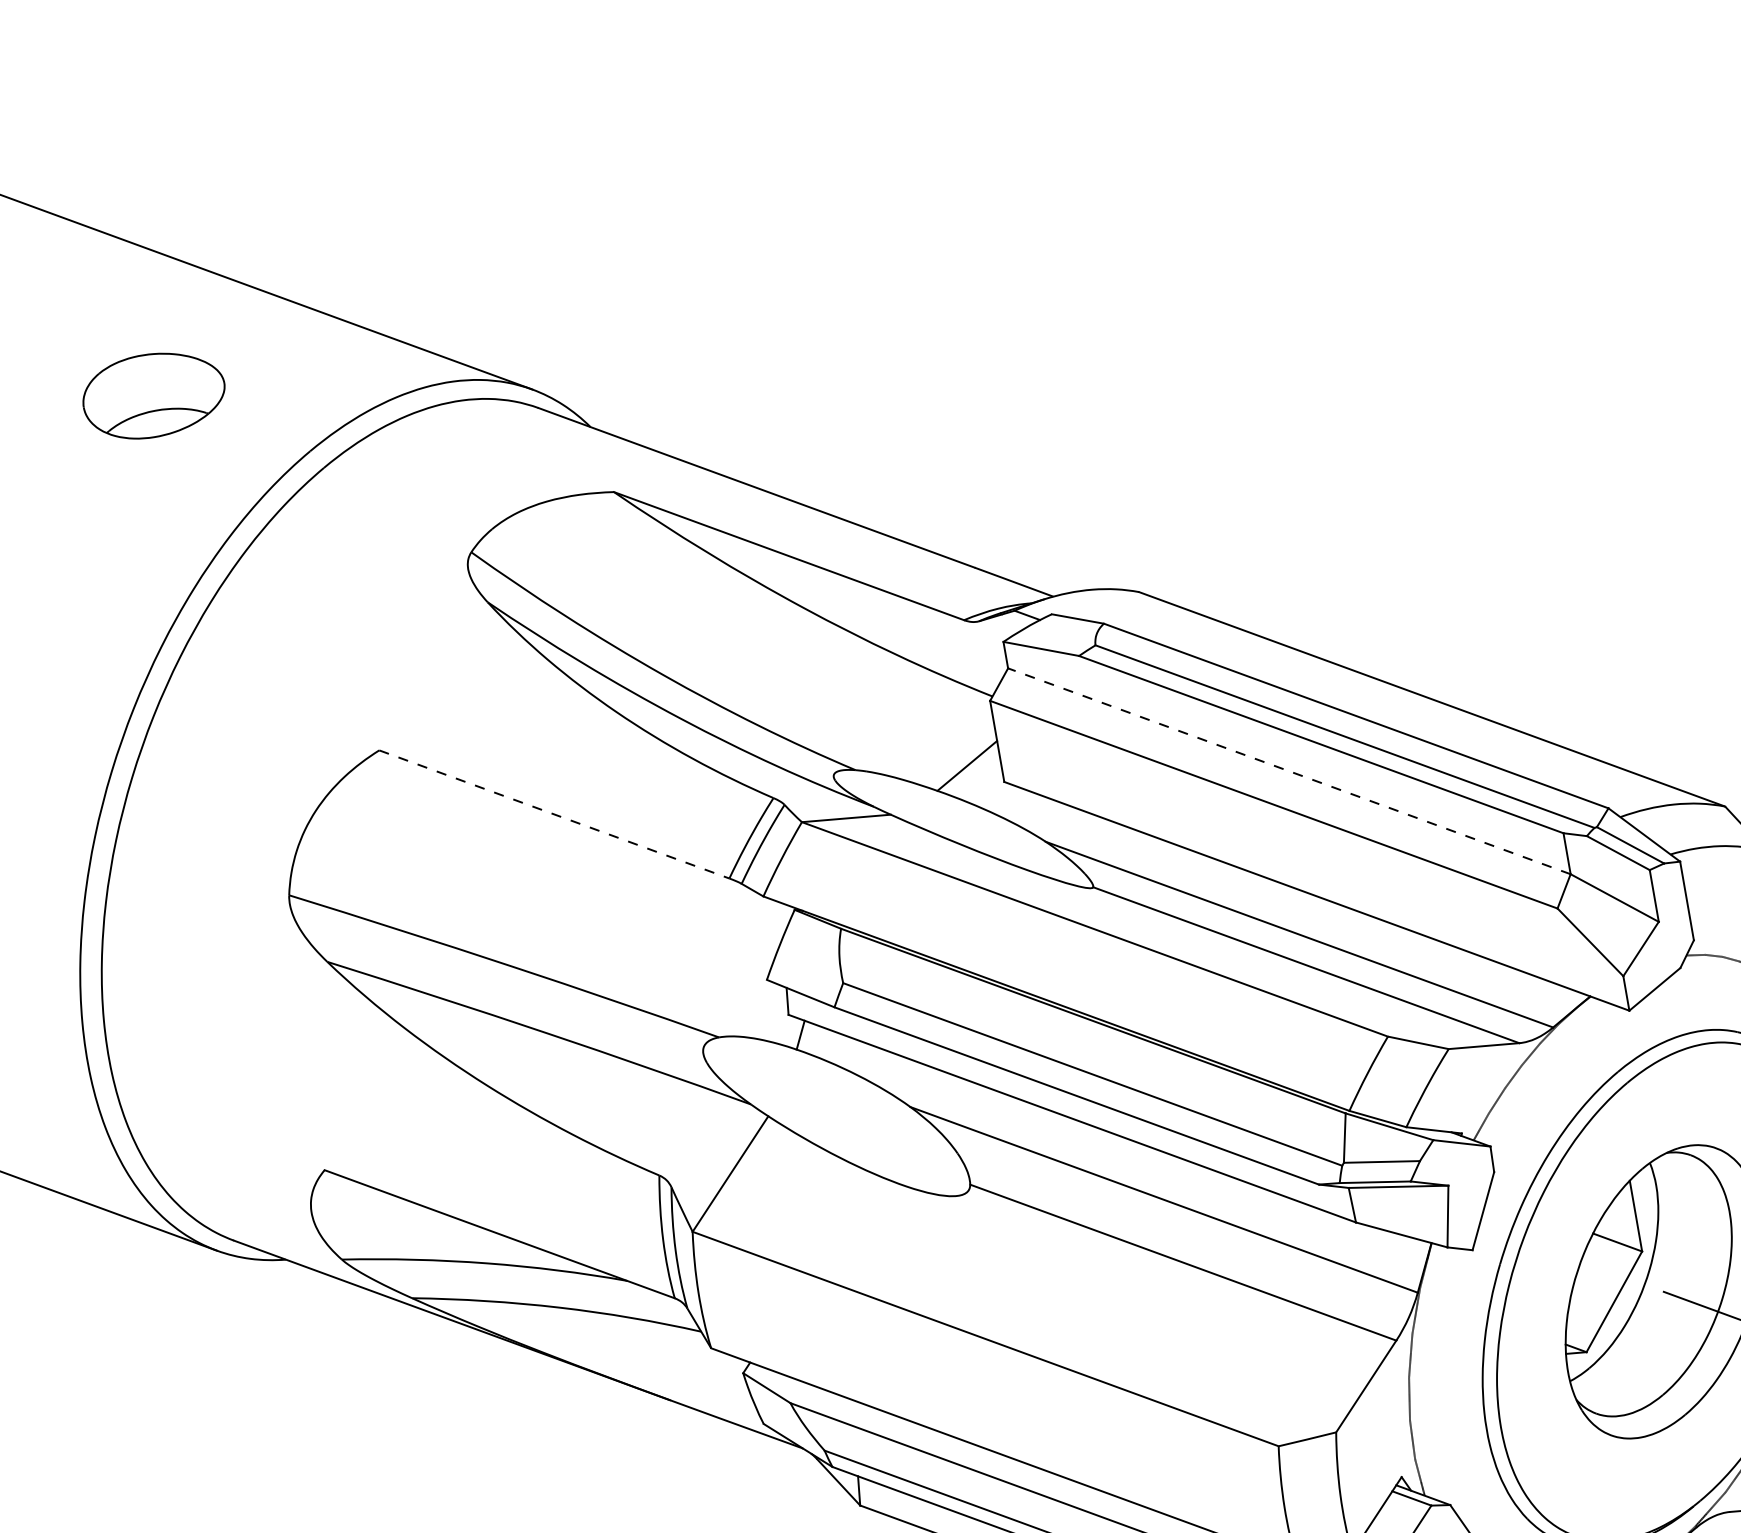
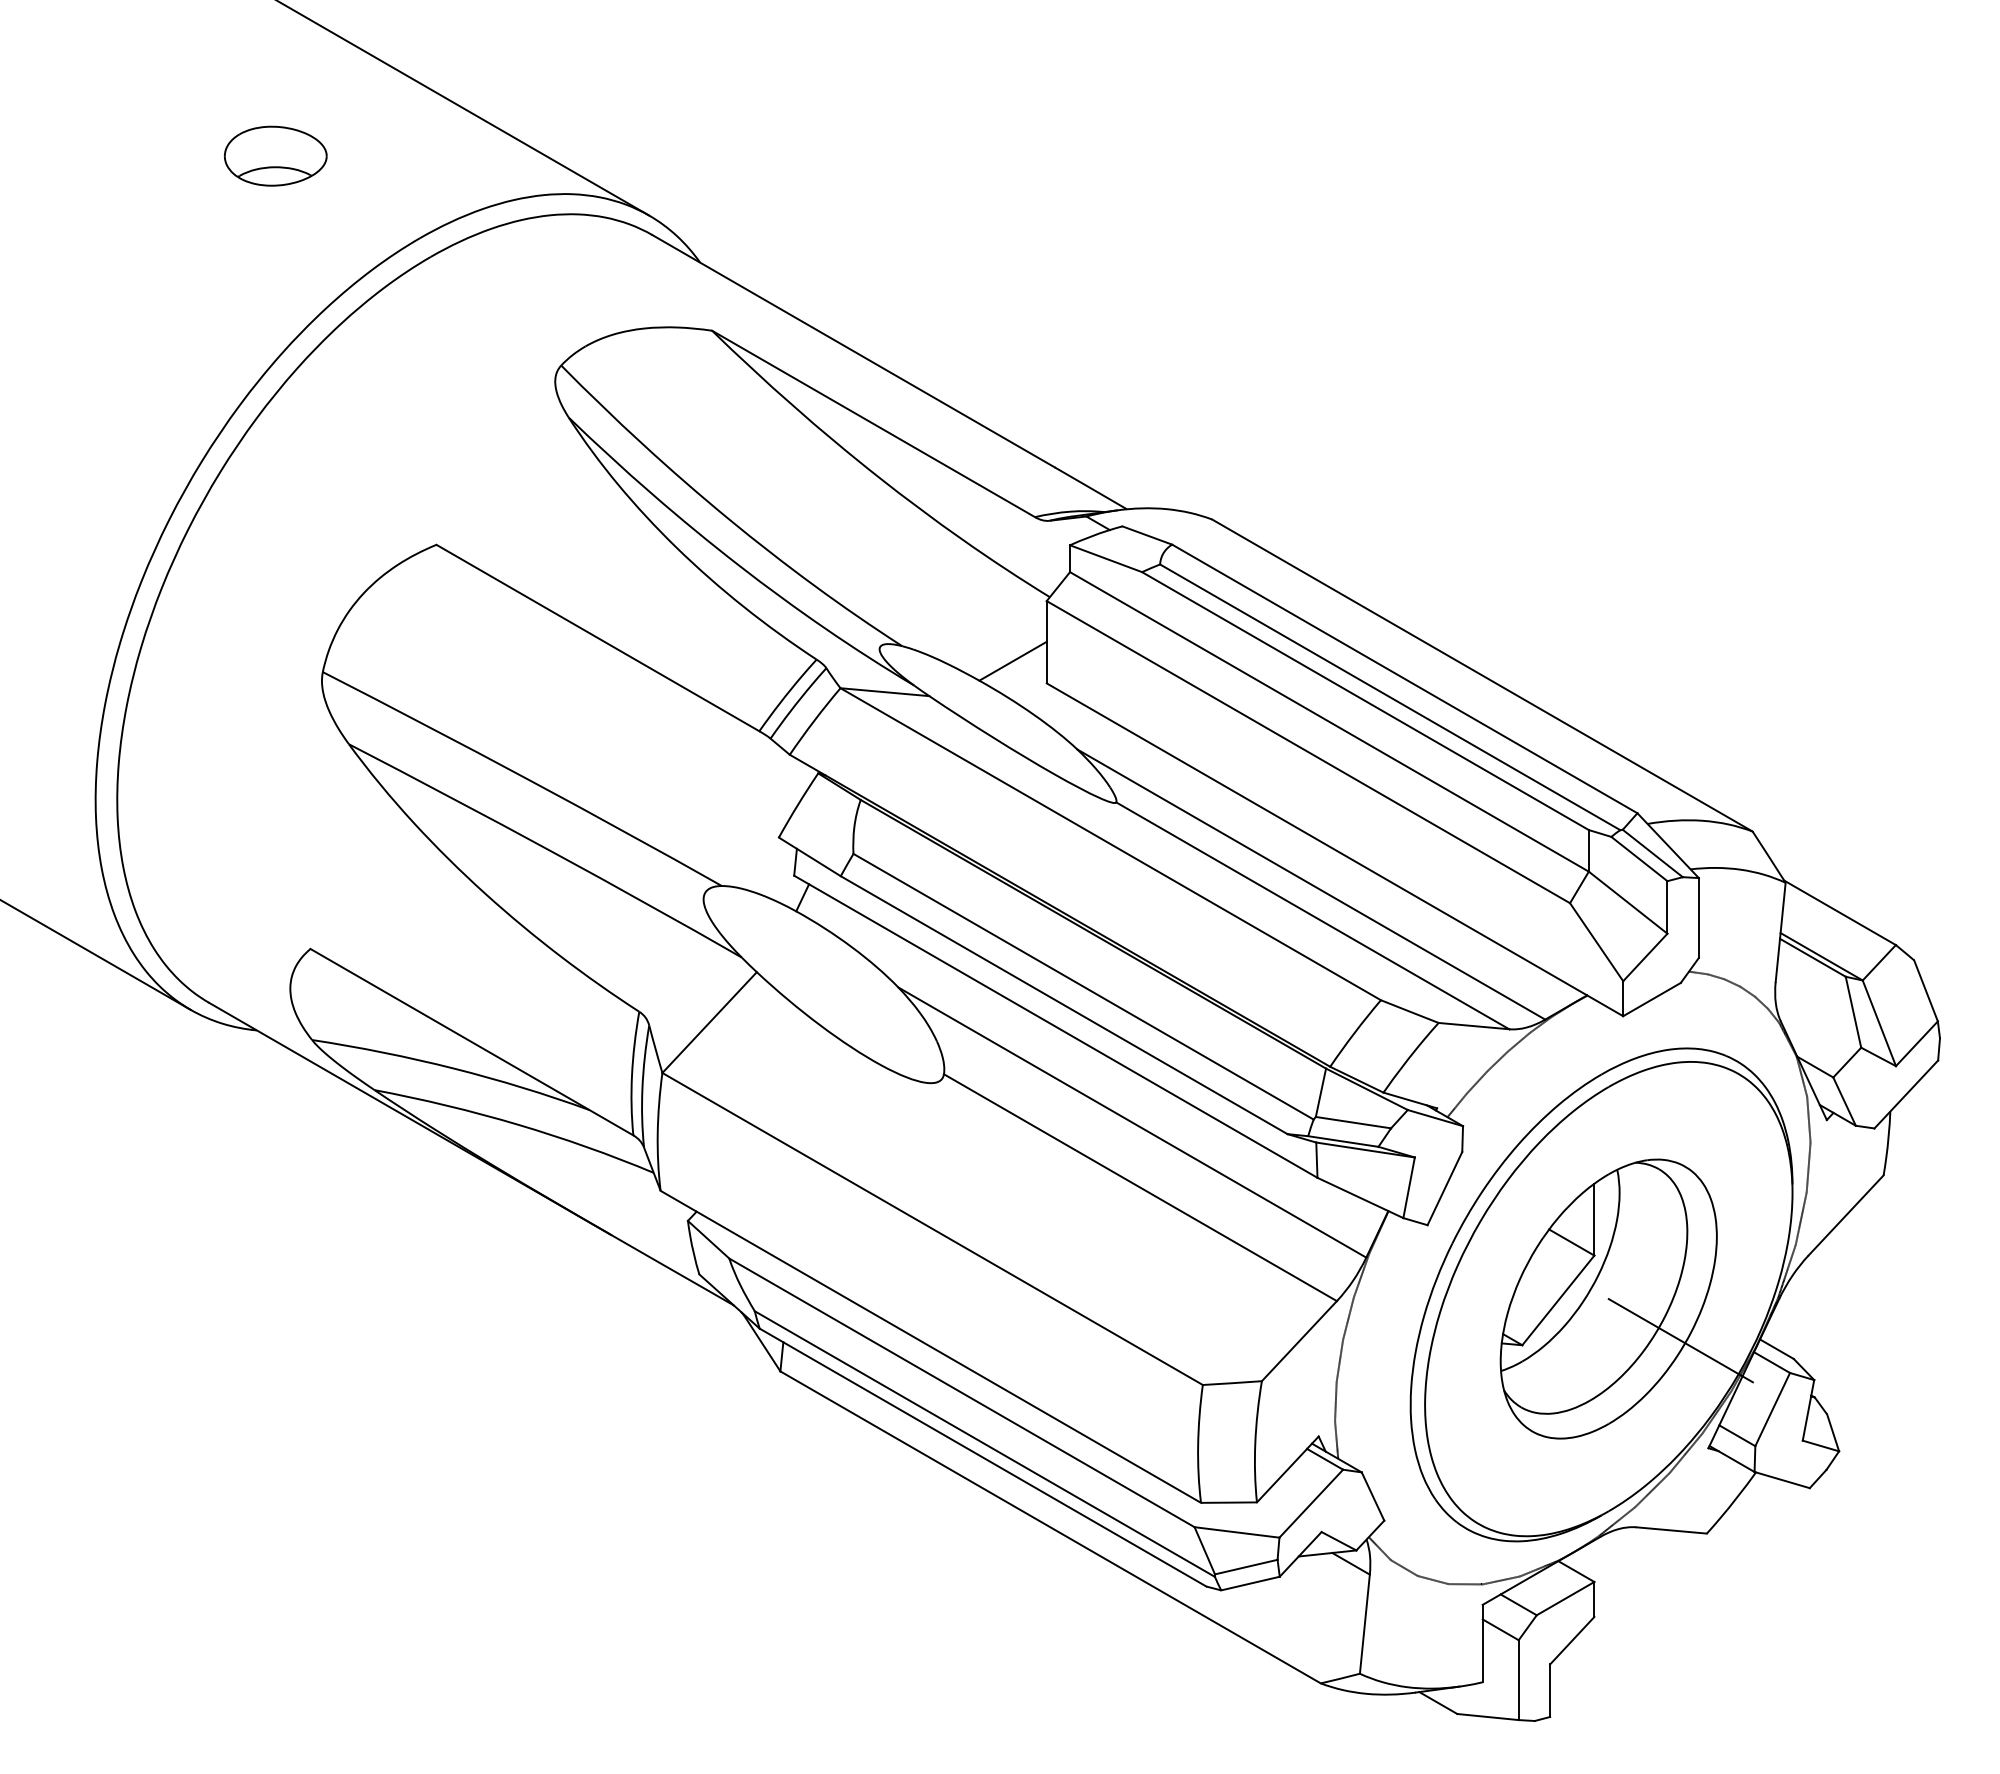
part: (153, 394) -> (275, 155), size x0.71
line: (1289, 770) -> (1329, 721), dashed -> solid
line: (554, 814) -> (598, 638), dashed -> solid

